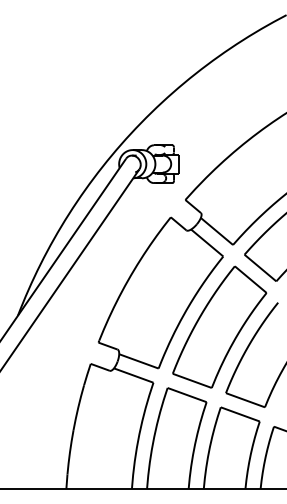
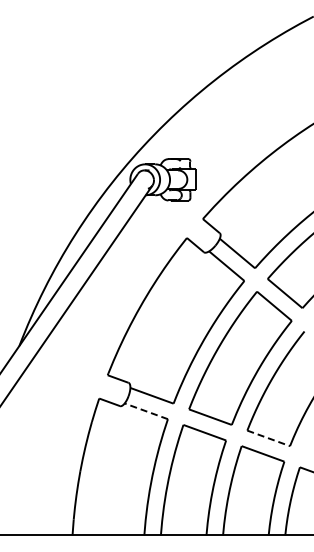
line: (133, 375) -> (145, 411), solid -> dashed
line: (245, 400) -> (268, 438), solid -> dashed

